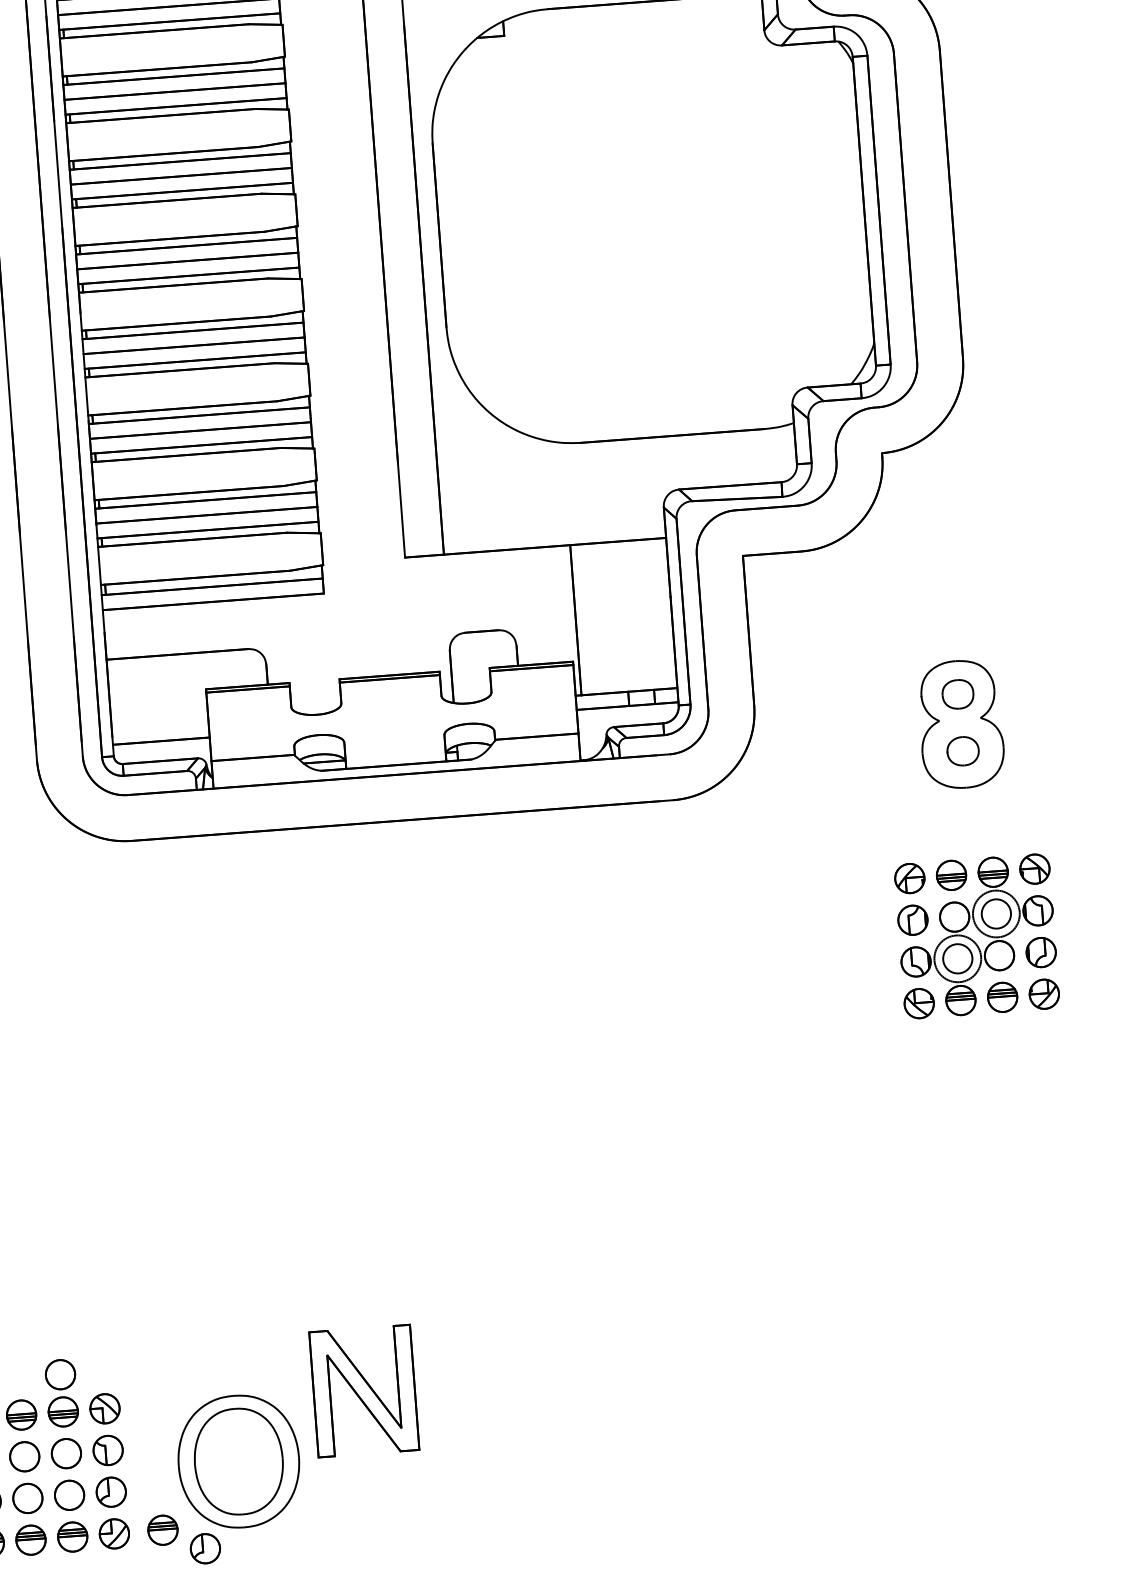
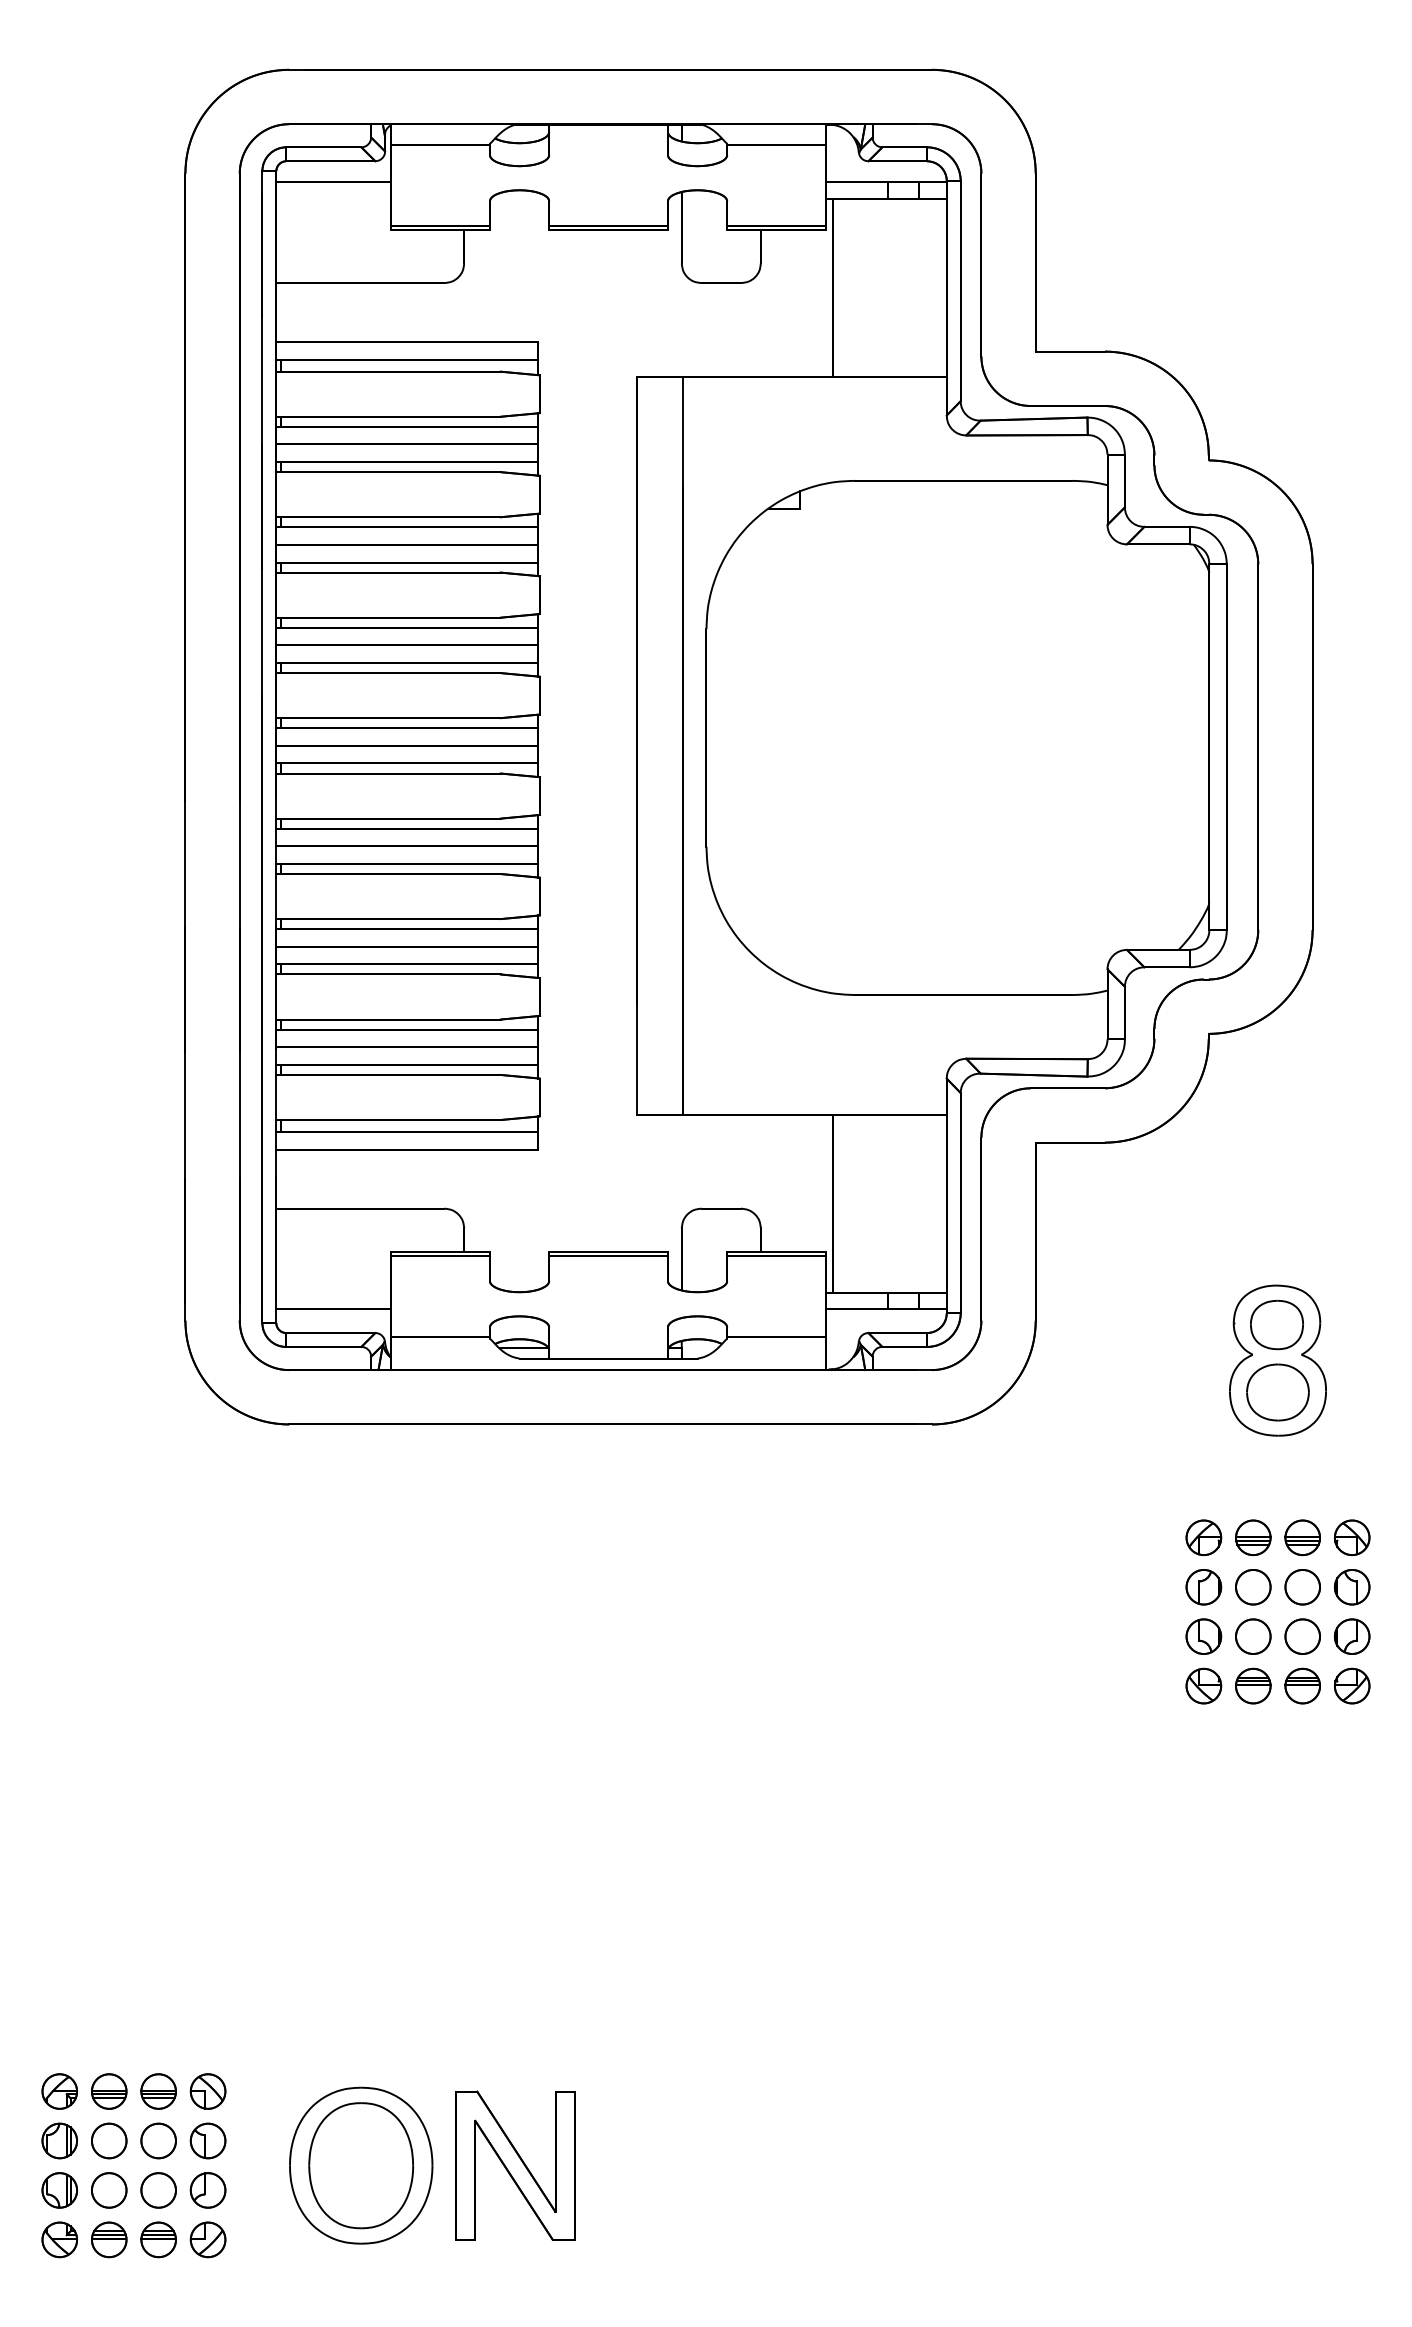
part: (957, 694) -> (1276, 1324), size x1.43
part: (962, 751) -> (1277, 1392), size x1.67
circle: (996, 913) -> (1302, 1586), size x0.62
circle: (957, 958) -> (1253, 1636), size x0.62
circle: (60, 1374) -> (158, 2047), removed
part: (364, 1390) -> (515, 2165), moved
part: (162, 1529) -> (265, 2239), removed
part: (204, 1548) -> (313, 2265), removed

